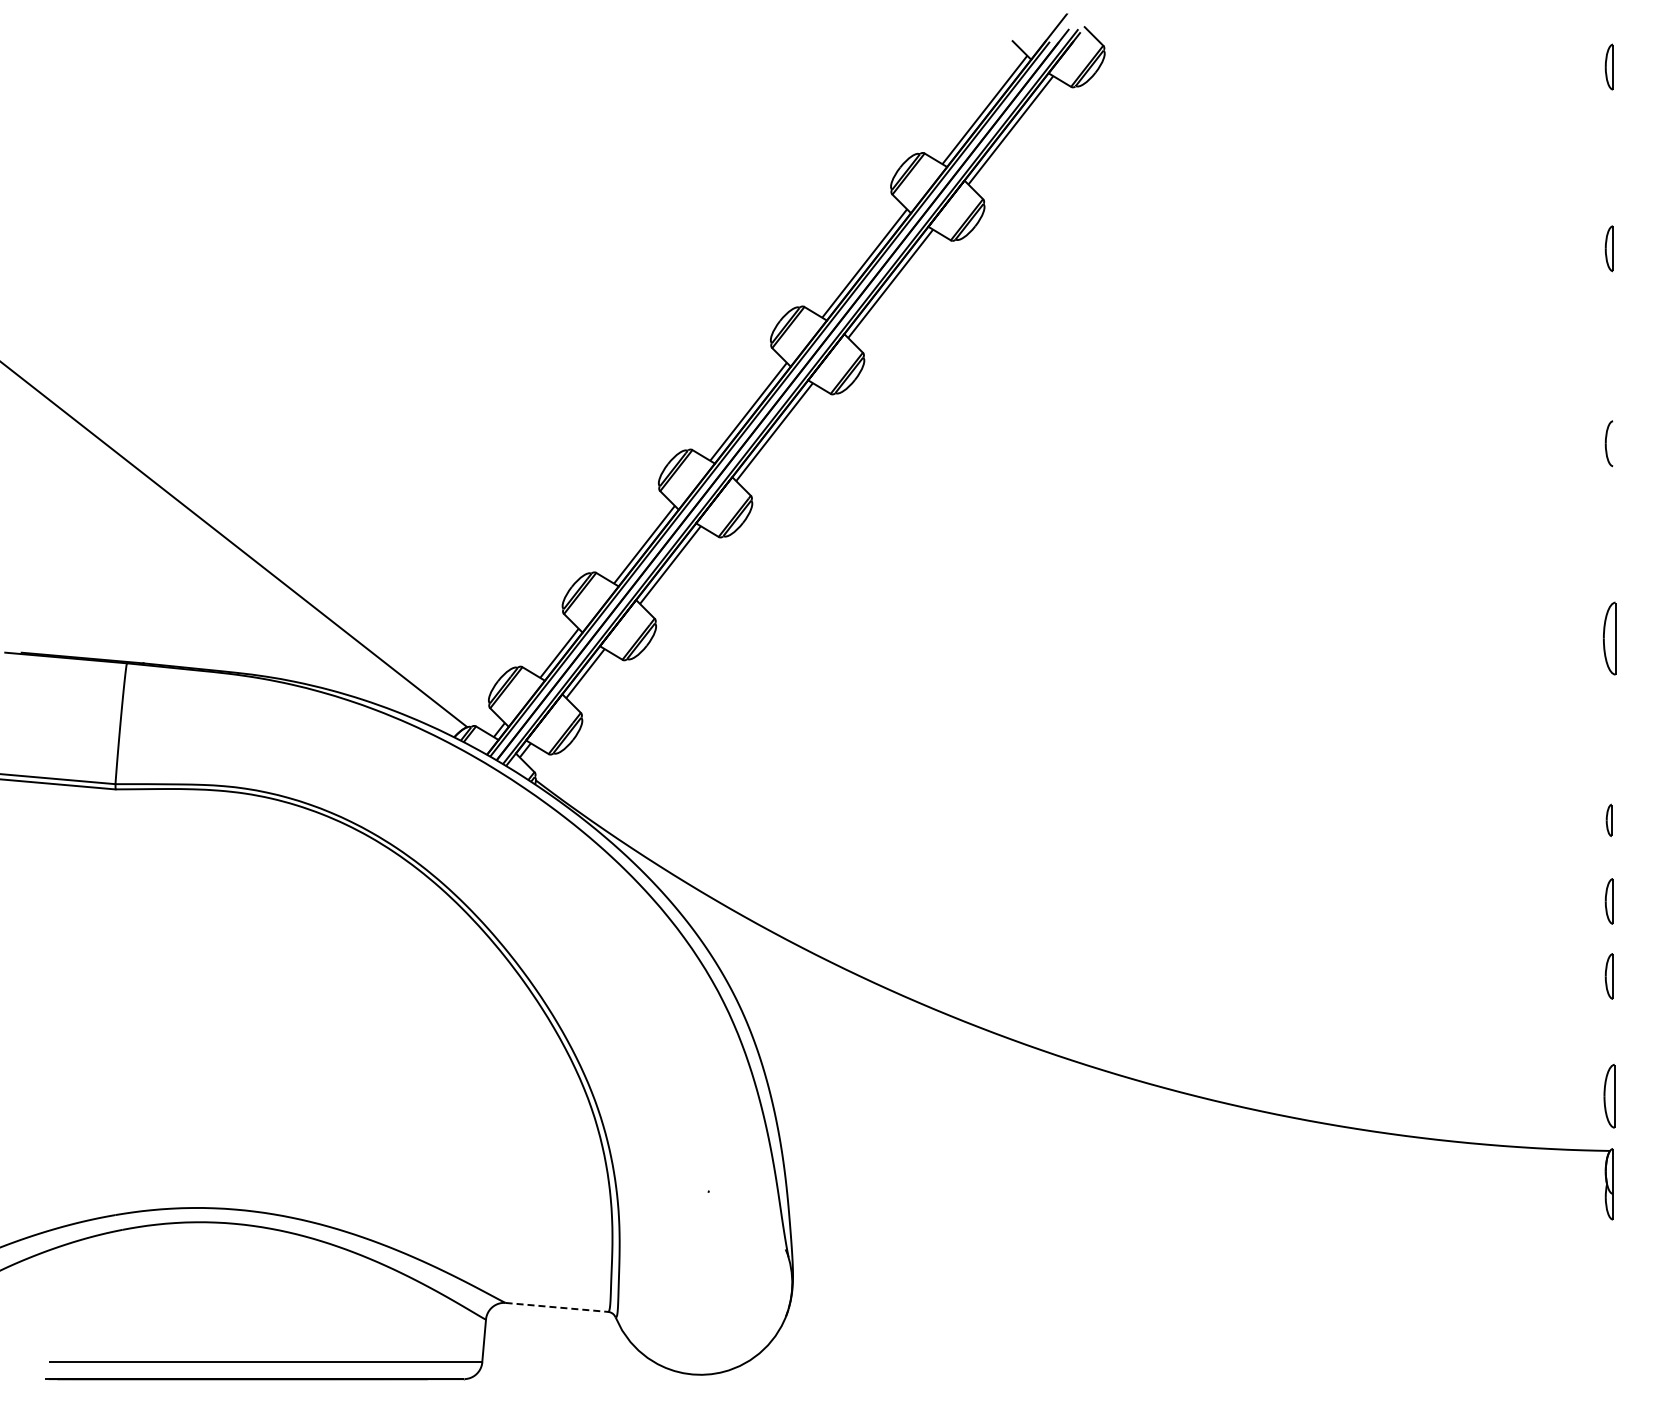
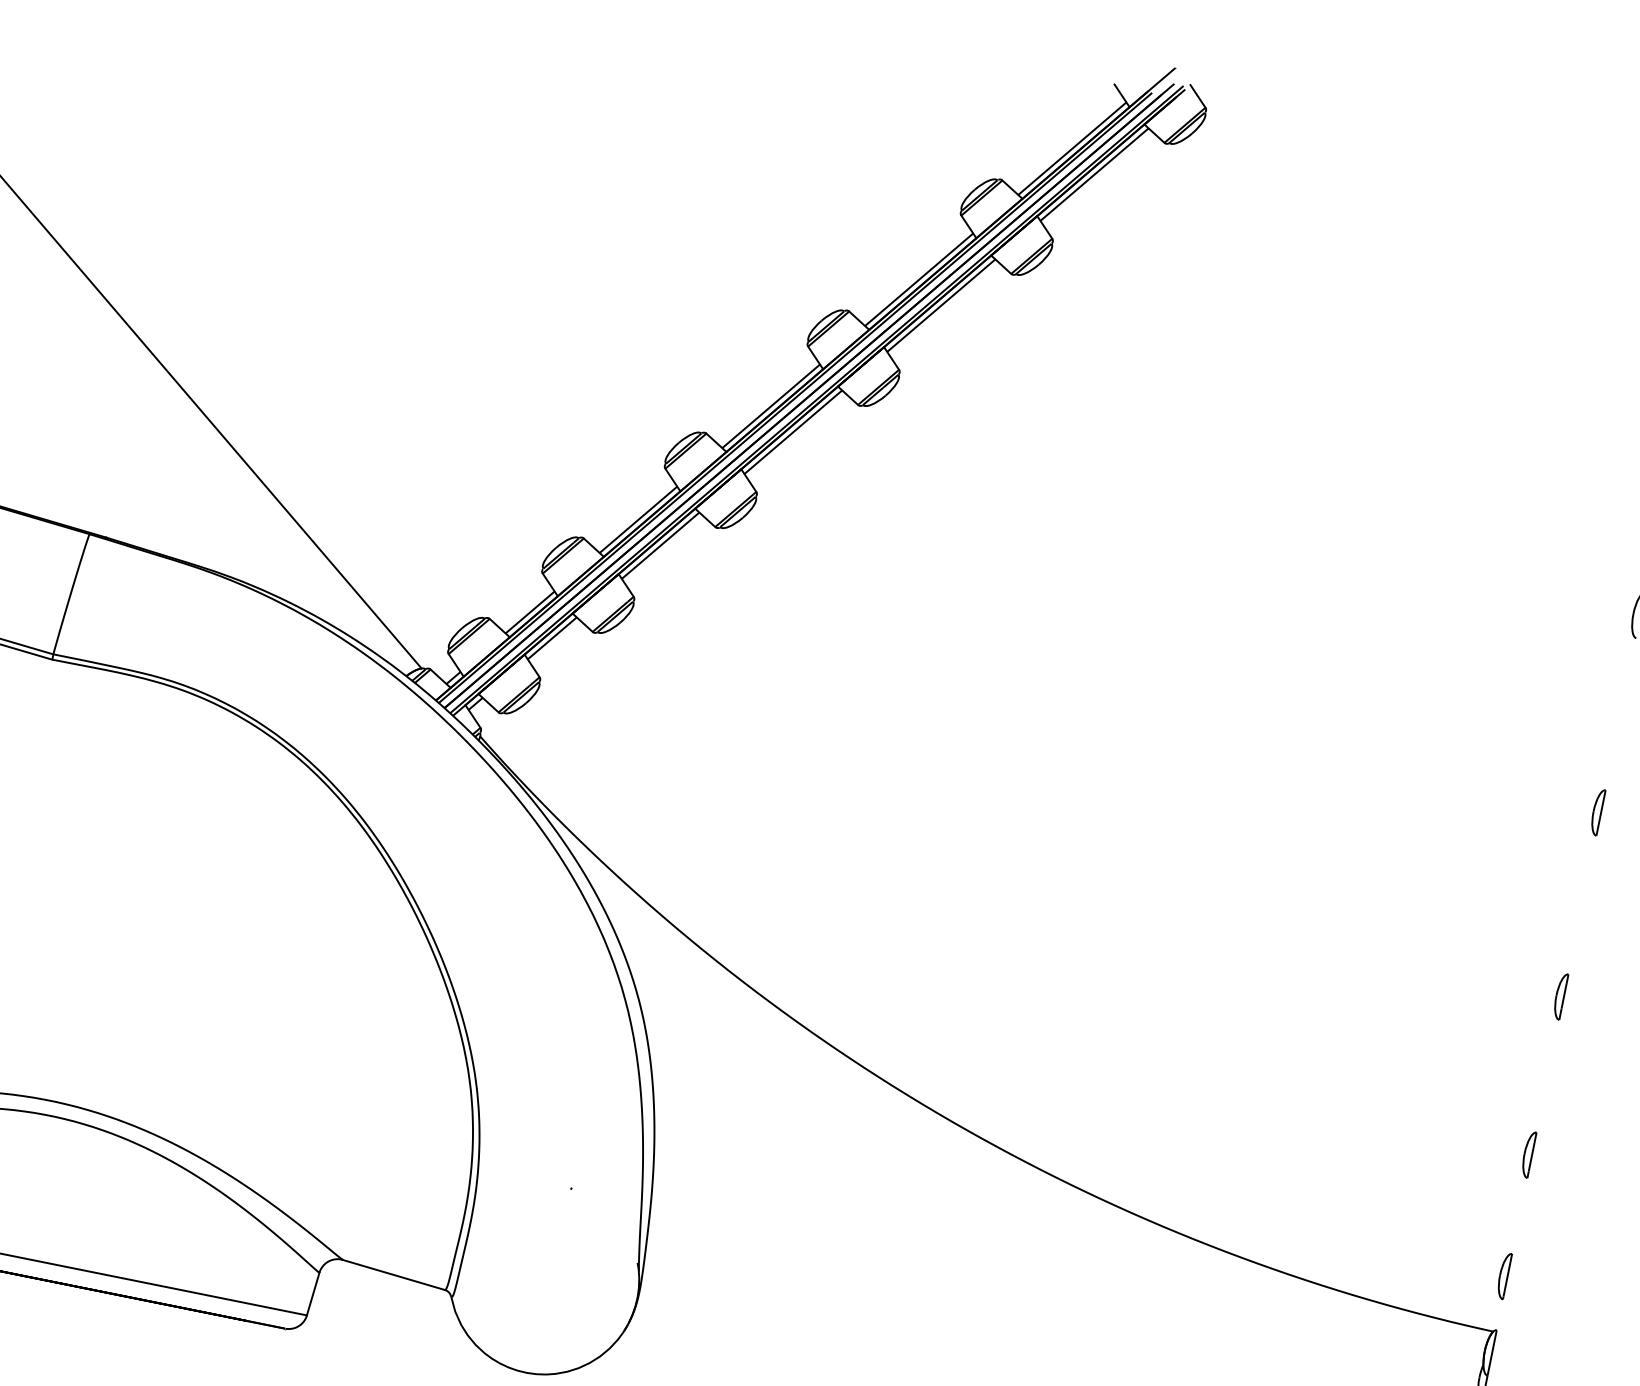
part: (1608, 638) -> (1596, 811), size x0.62
part: (1608, 820) -> (1559, 996), size x1.43
part: (1608, 901) -> (1542, 1078), removed
part: (1608, 1095) -> (1503, 1275), size x0.71
line: (557, 1307) -> (394, 1275), dashed -> solid

